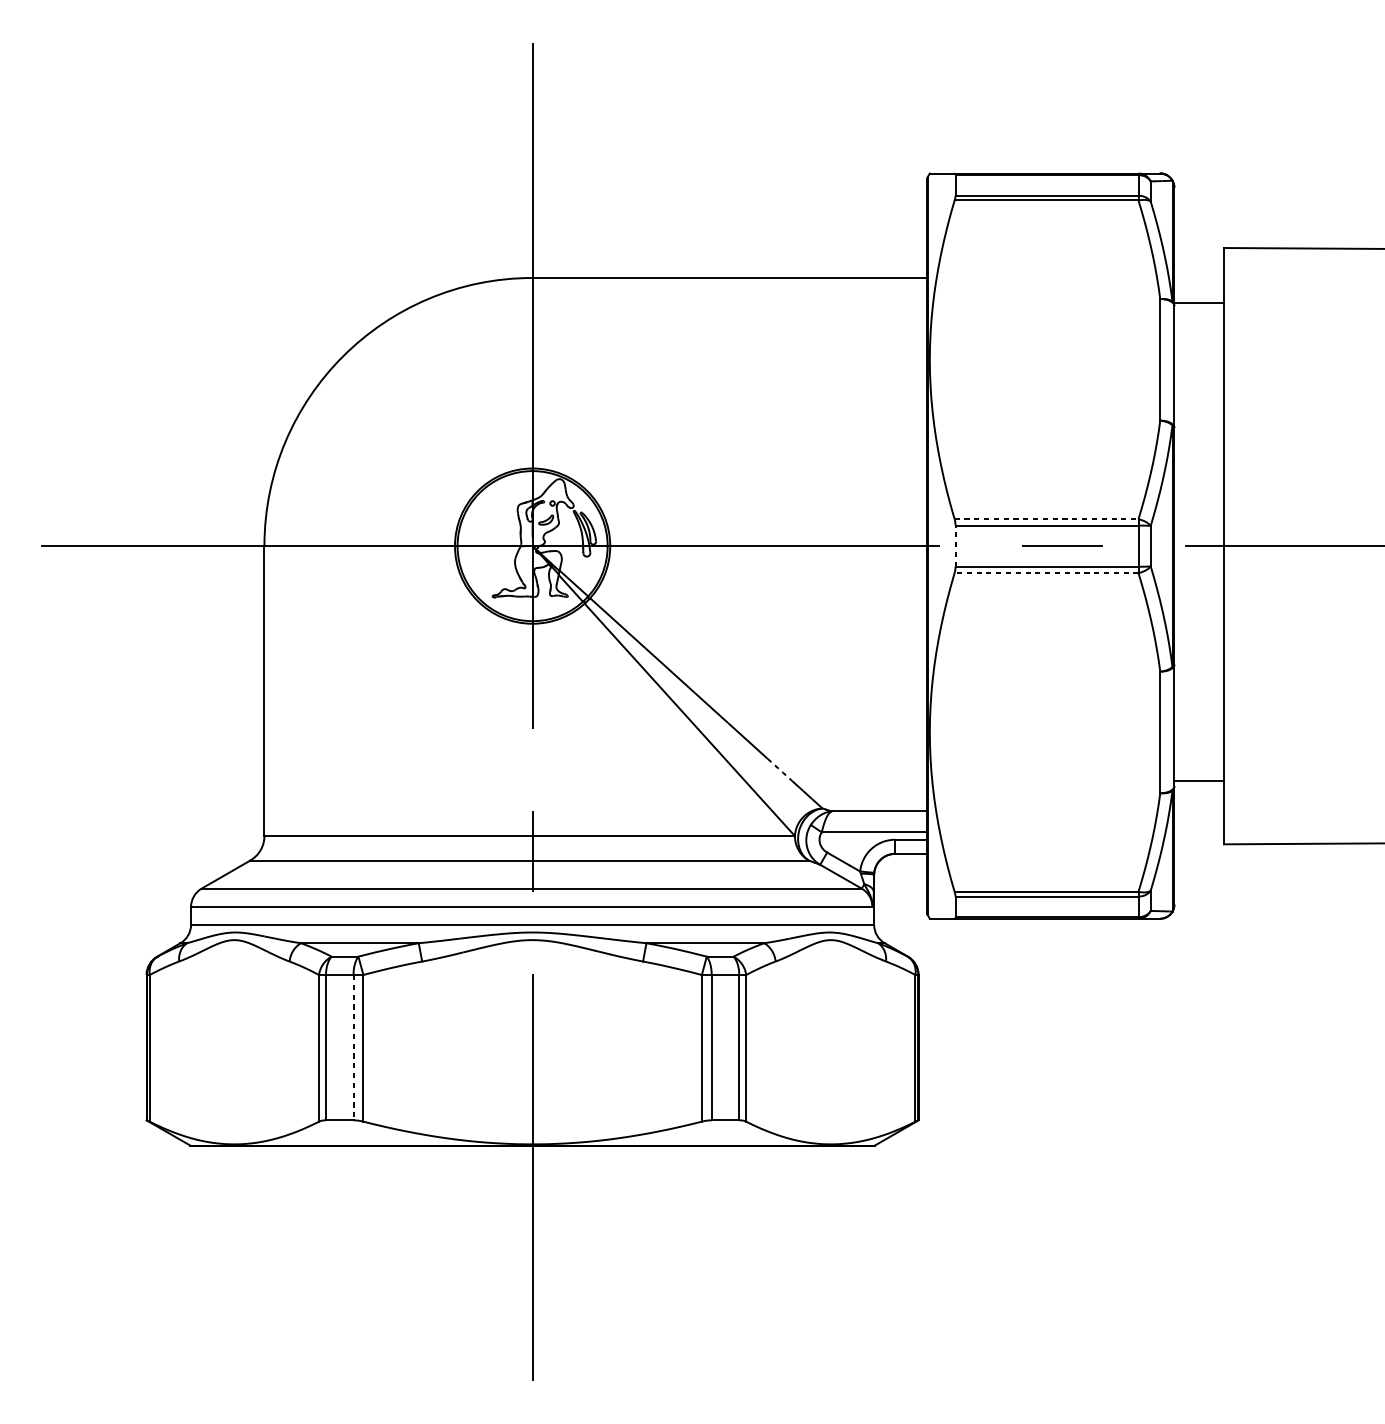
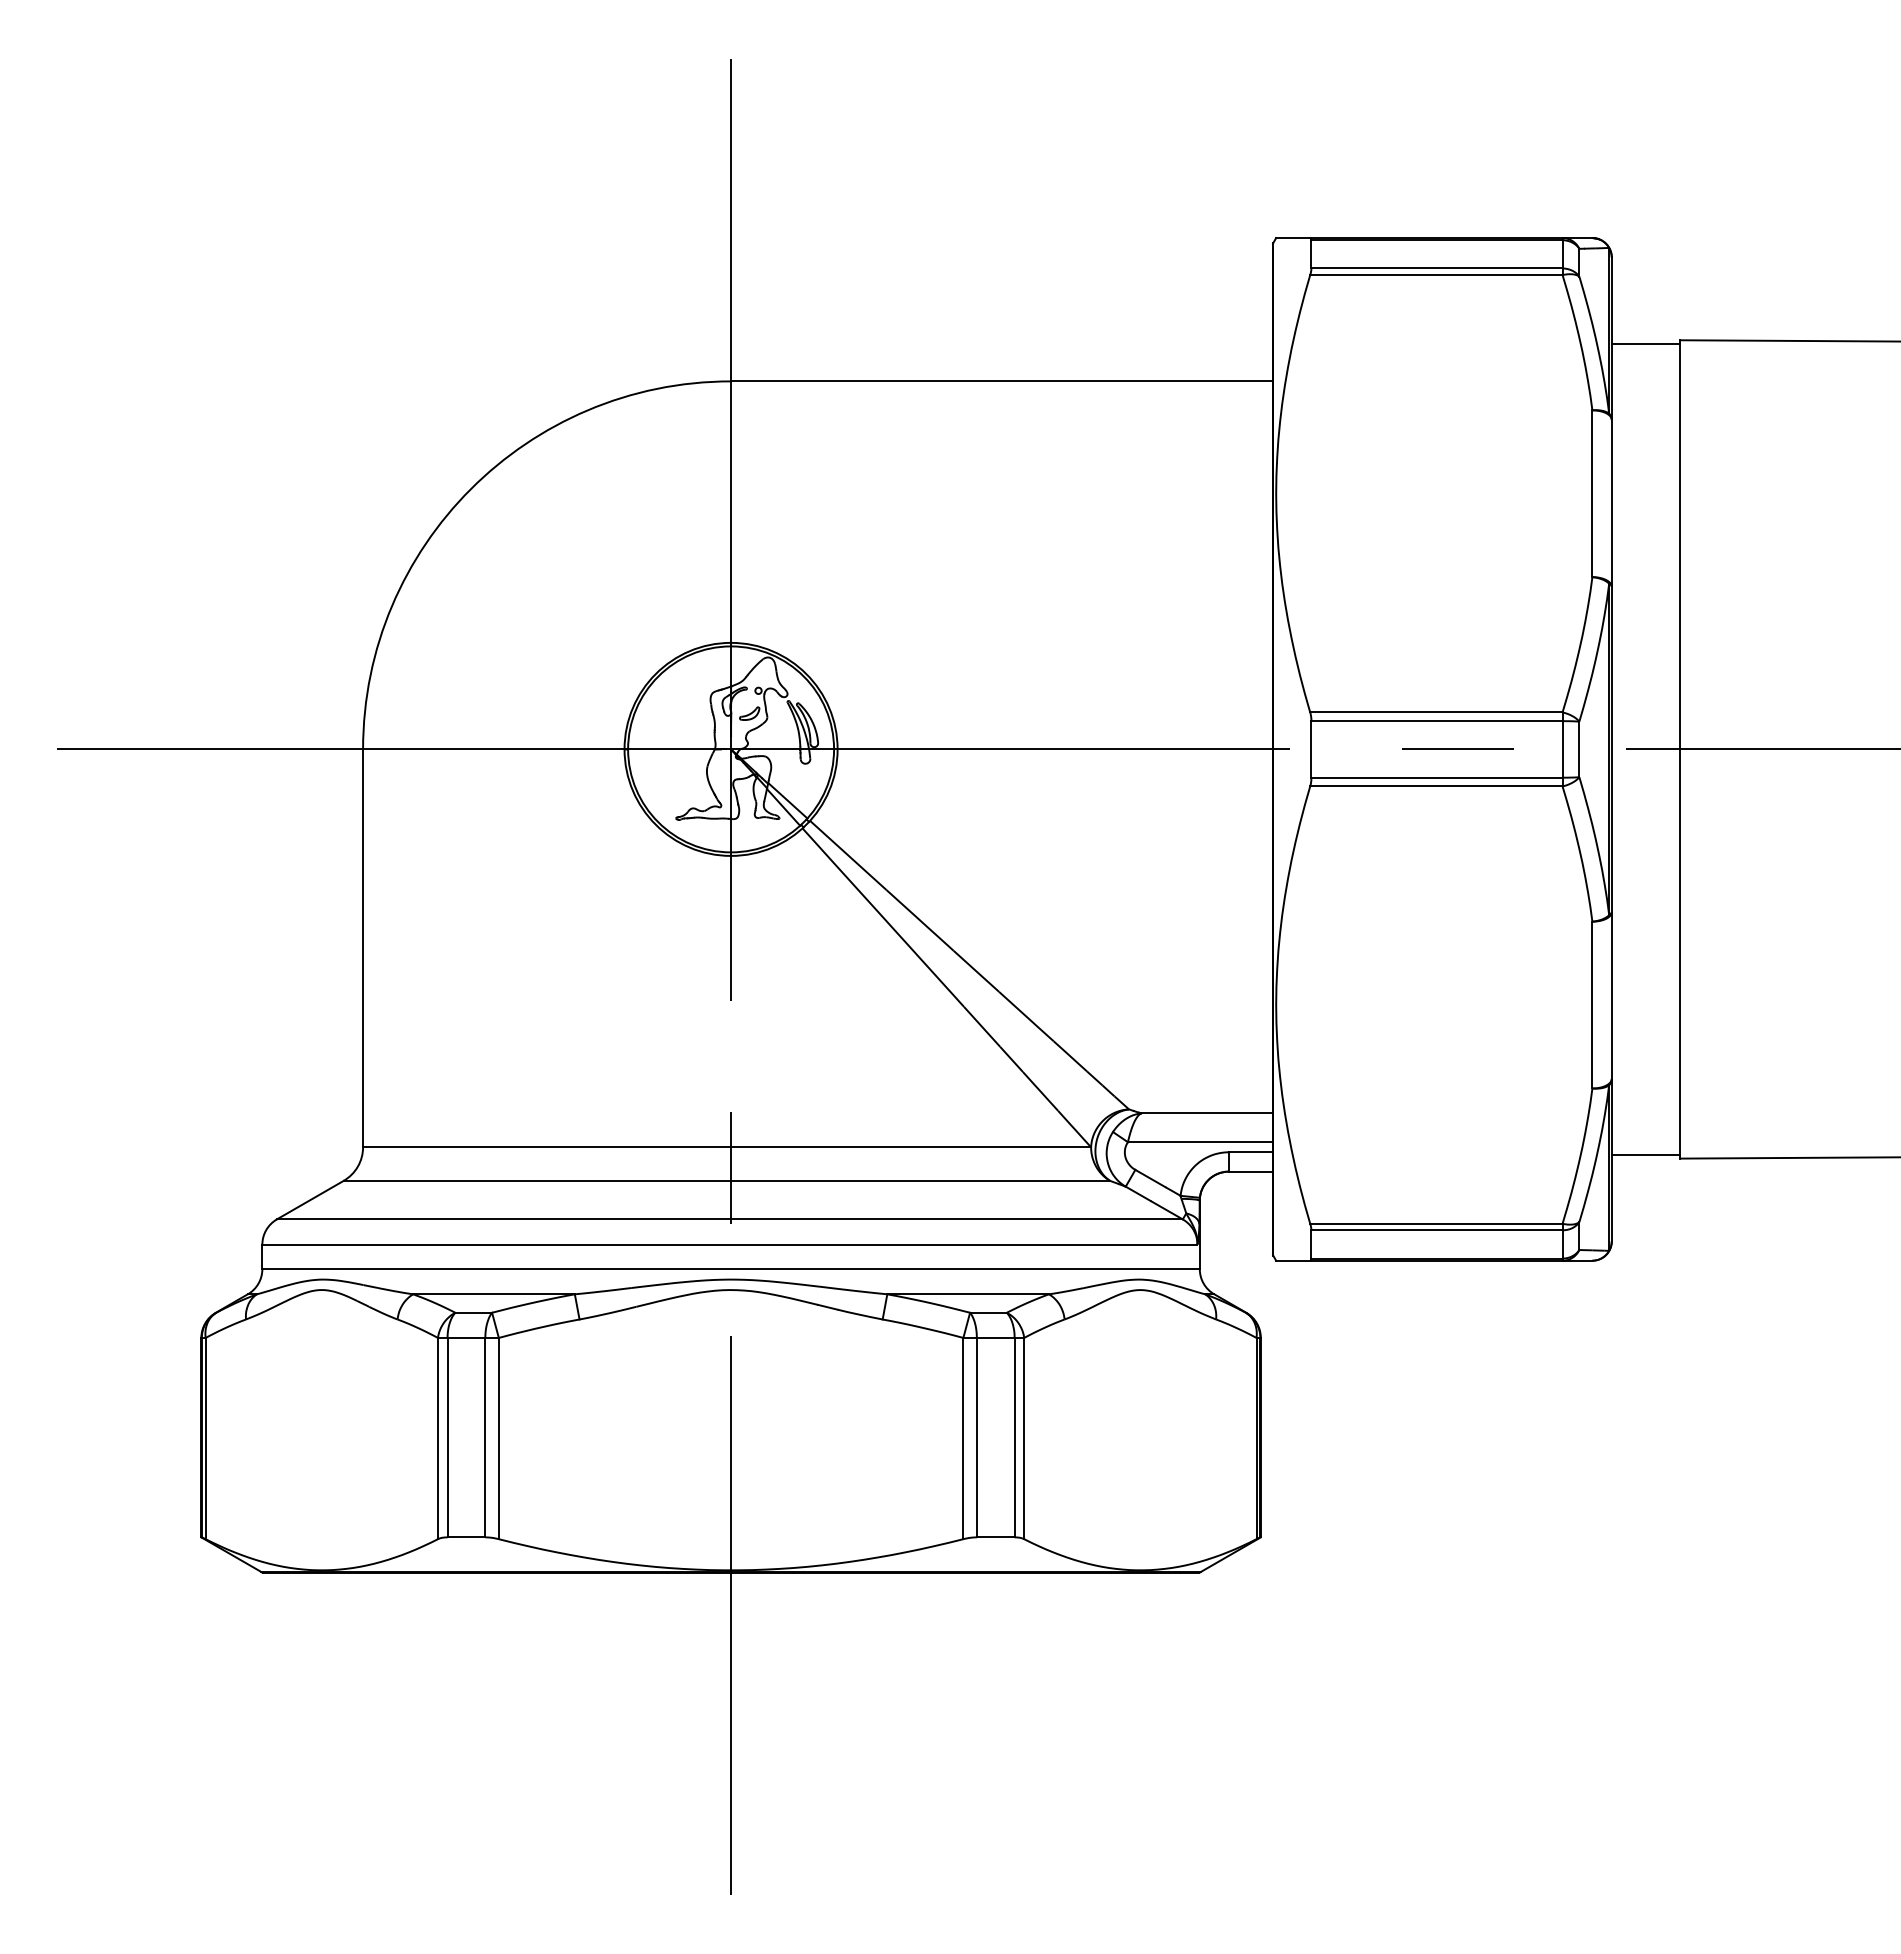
line: (1198, 302) -> (1645, 343), moved
line: (1046, 519) -> (1436, 712), dashed -> solid
line: (955, 545) -> (1311, 748), dashed -> solid
line: (1045, 573) -> (1435, 786), dashed -> solid
line: (779, 769) -> (1070, 1056), dashed -> solid
line: (1198, 780) -> (1645, 1155), moved
line: (353, 1047) -> (485, 1437), dashed -> solid

